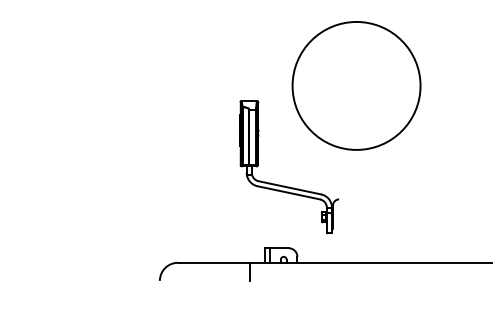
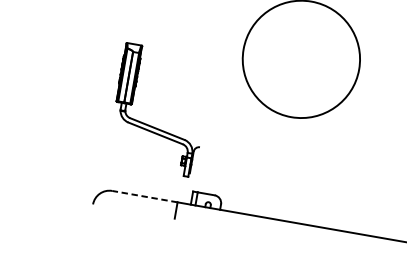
part: (284, 185) -> (152, 126), moved
line: (213, 262) -> (144, 196), solid -> dashed

